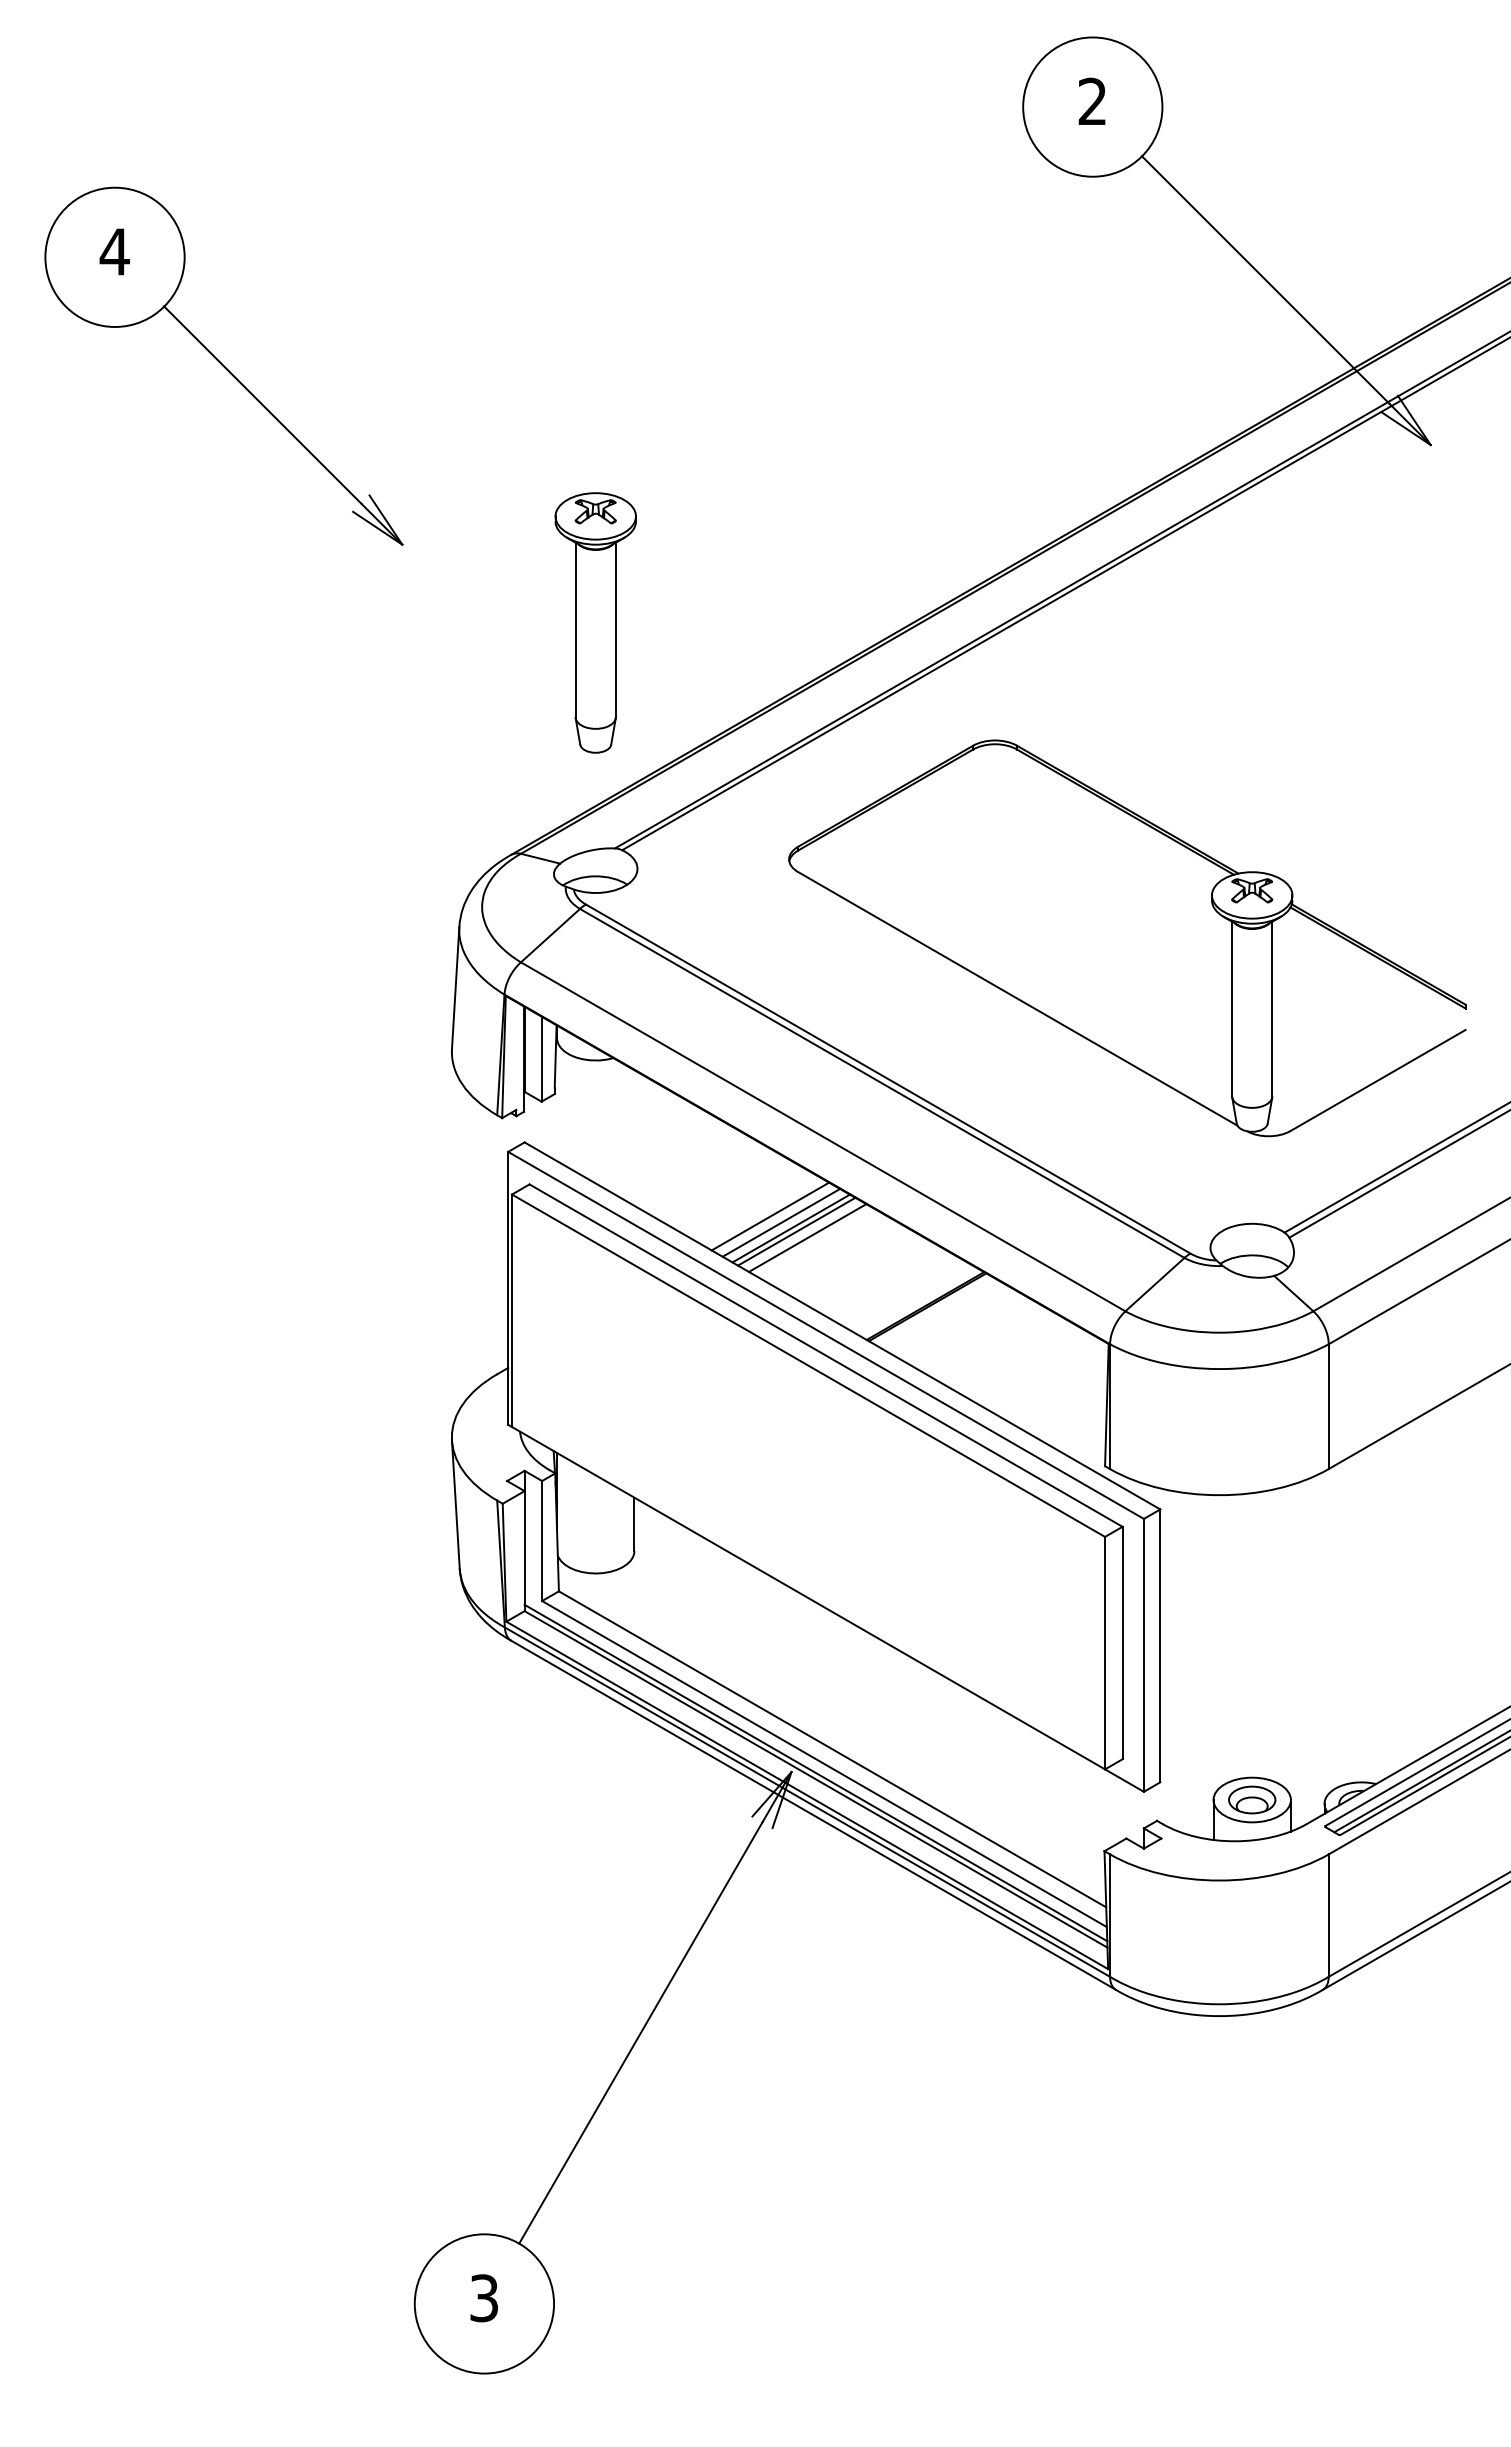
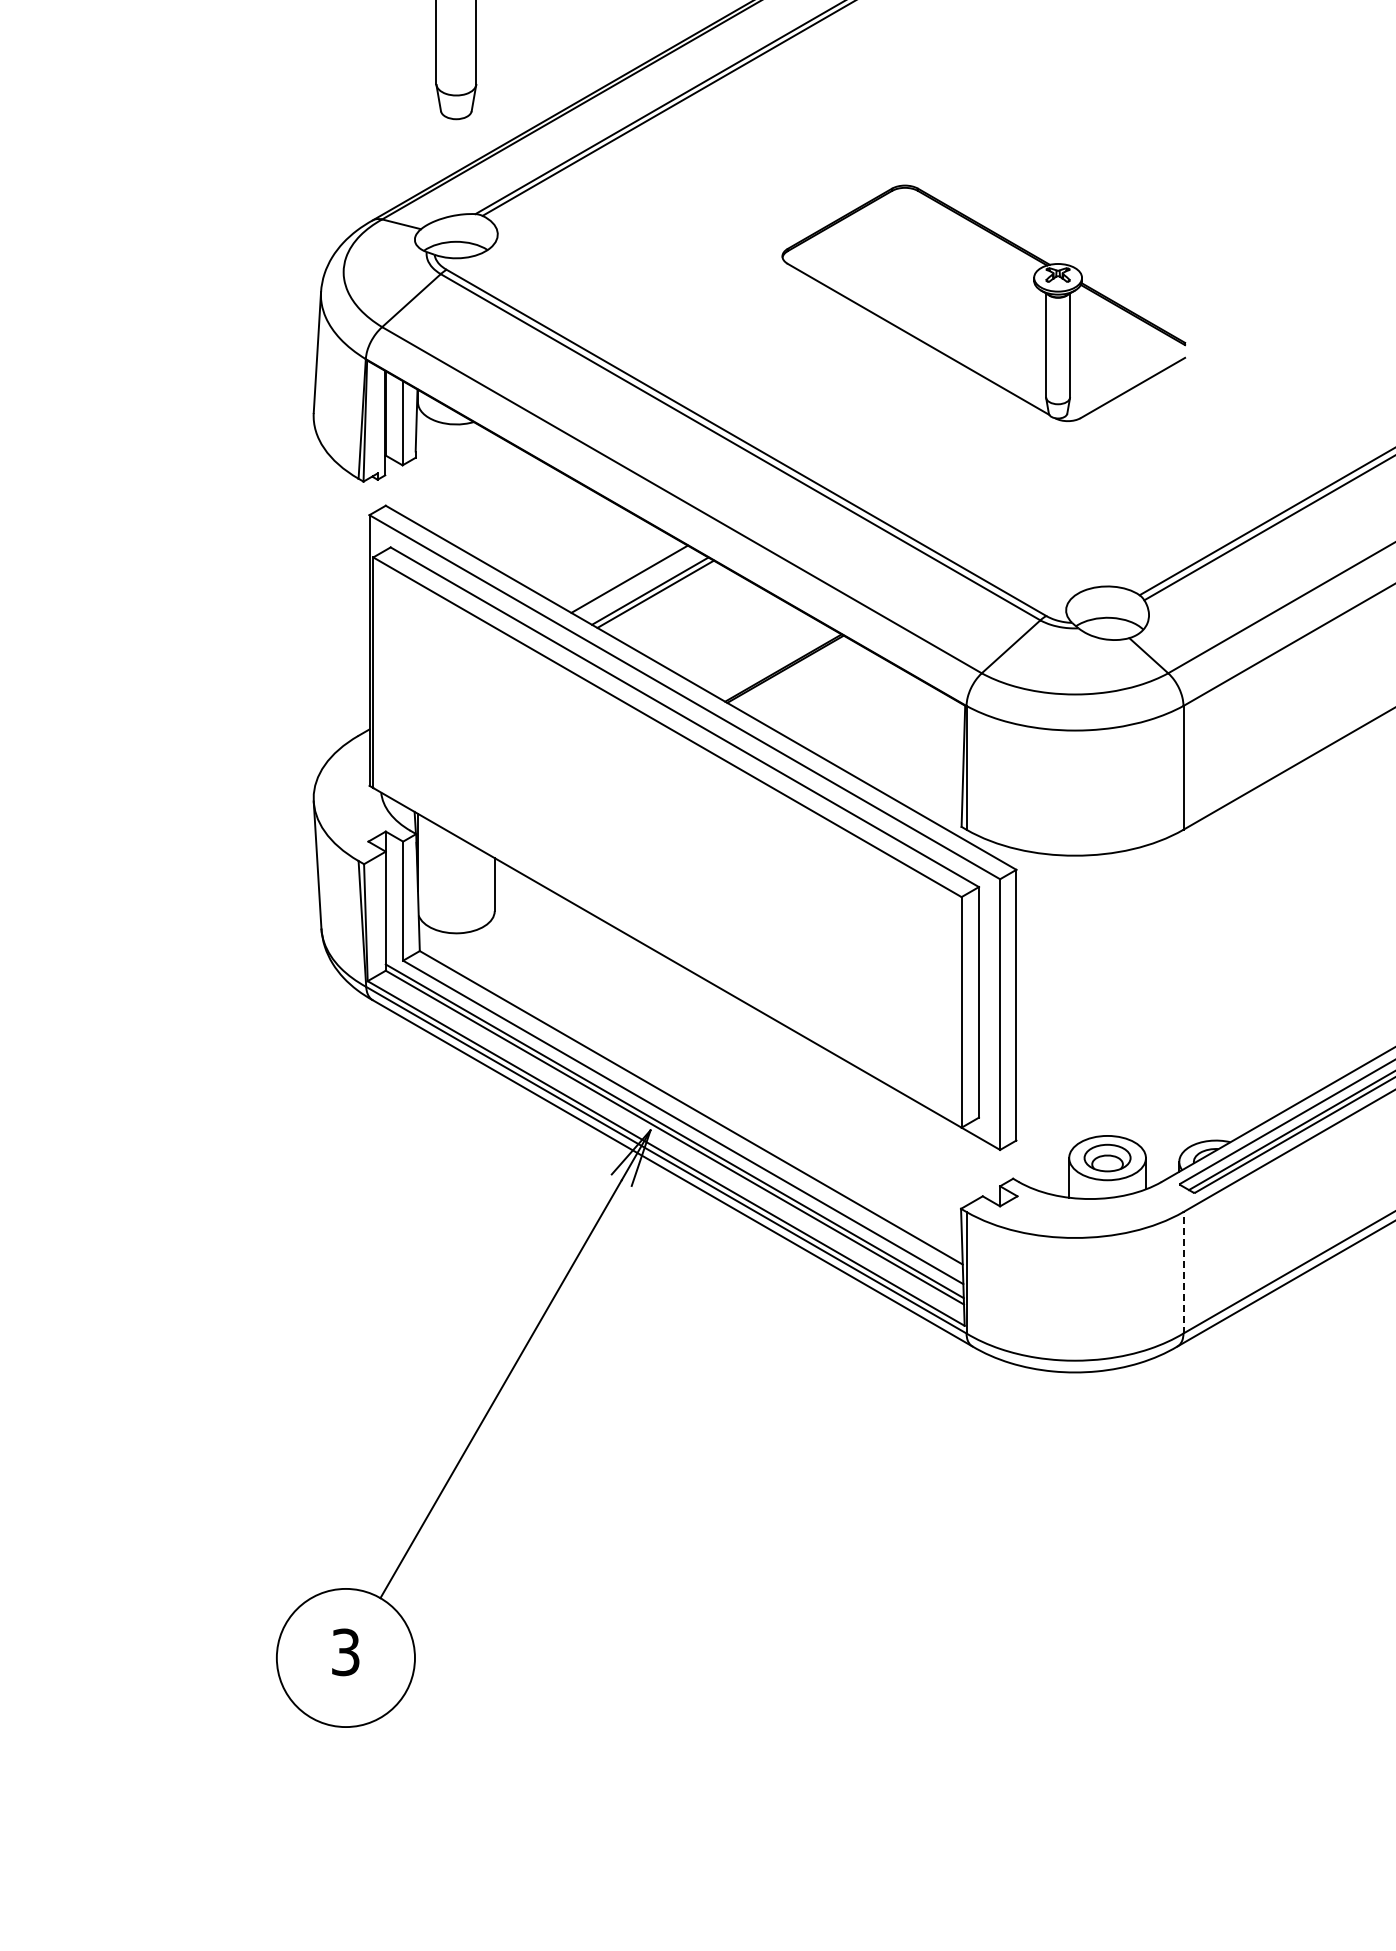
part: (1127, 938) -> (983, 303), size x0.6
line: (781, 1222) -> (640, 585), removed
line: (807, 1237) -> (666, 600), removed
line: (1328, 1915) -> (1183, 1272), solid -> dashed

